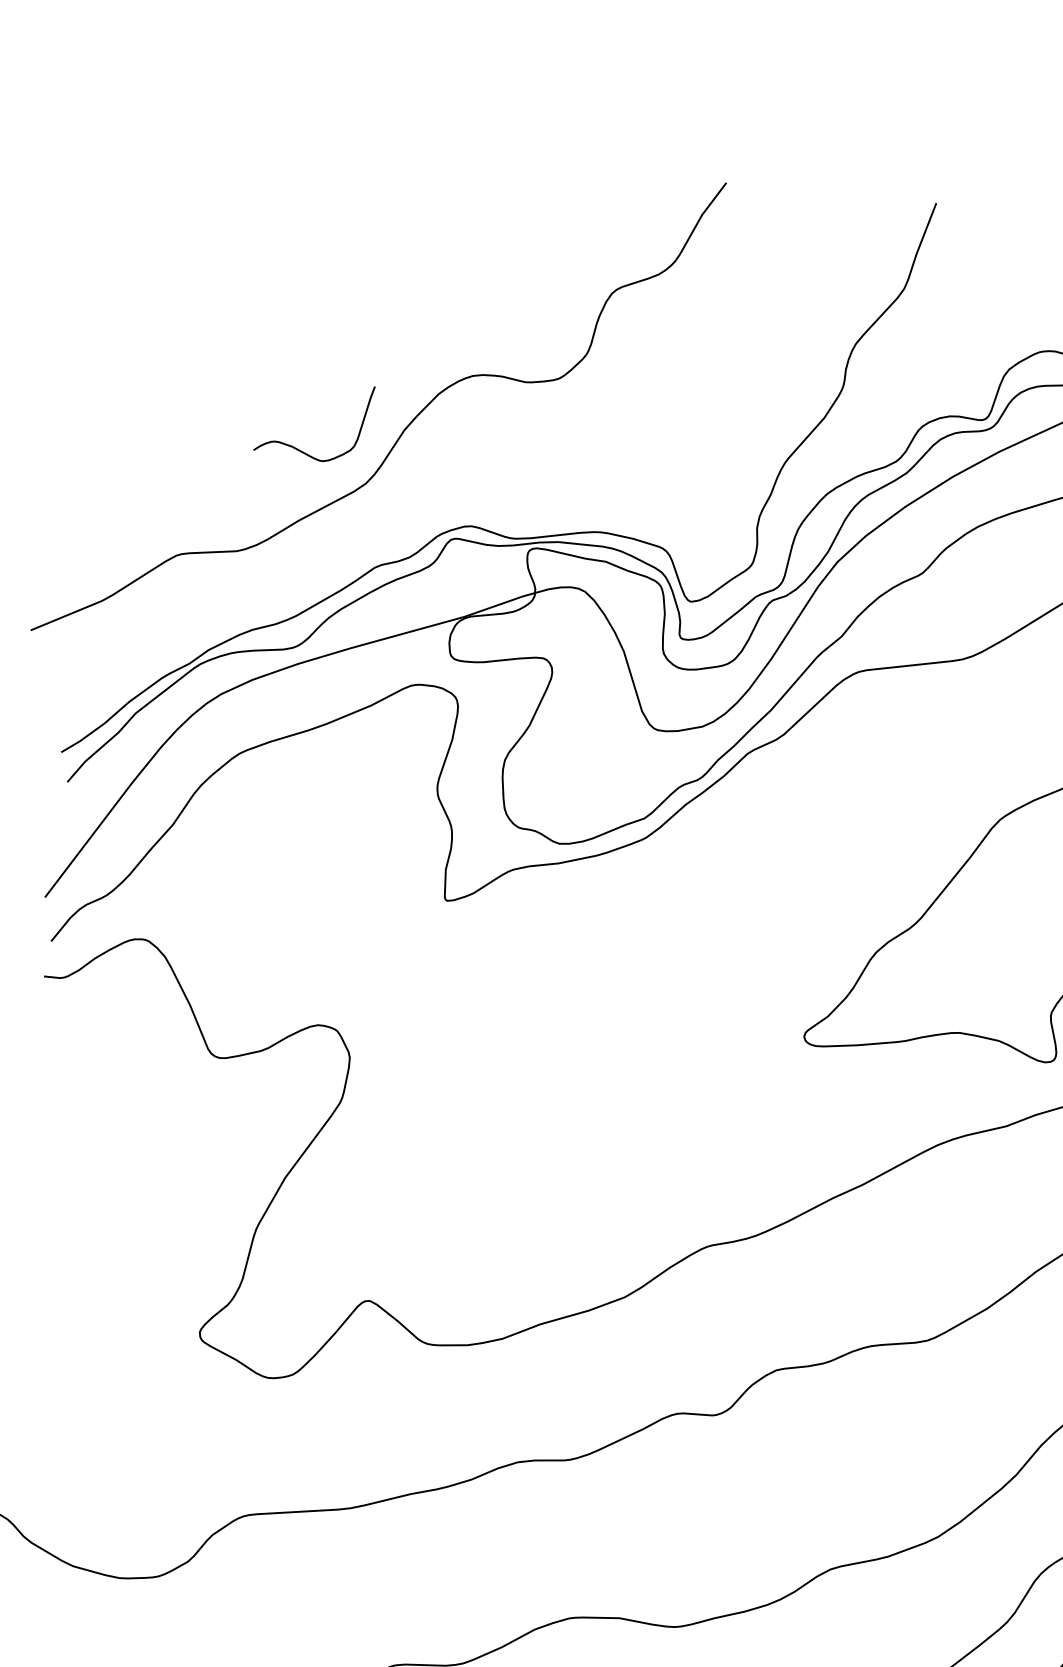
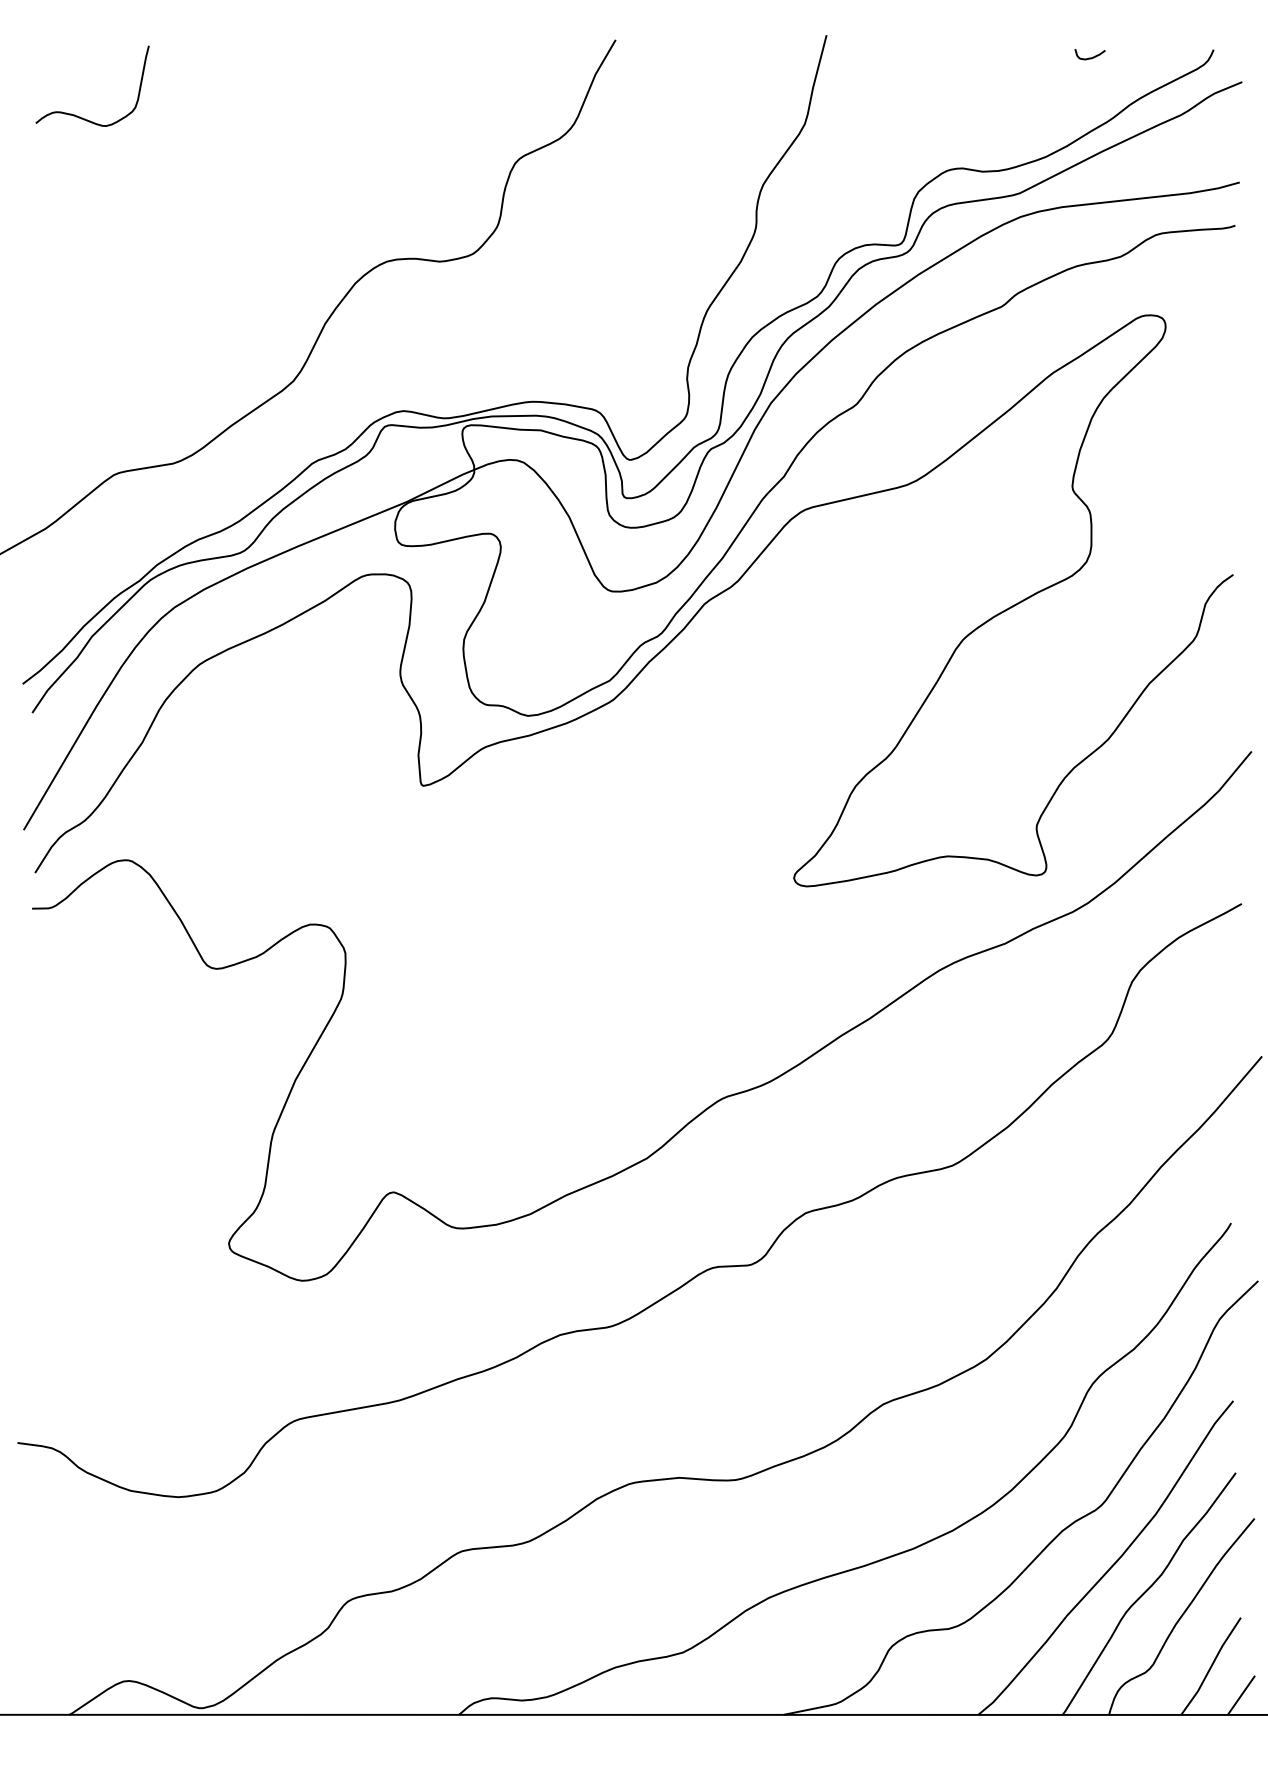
curve: (298, 448) -> (80, 116), moved

